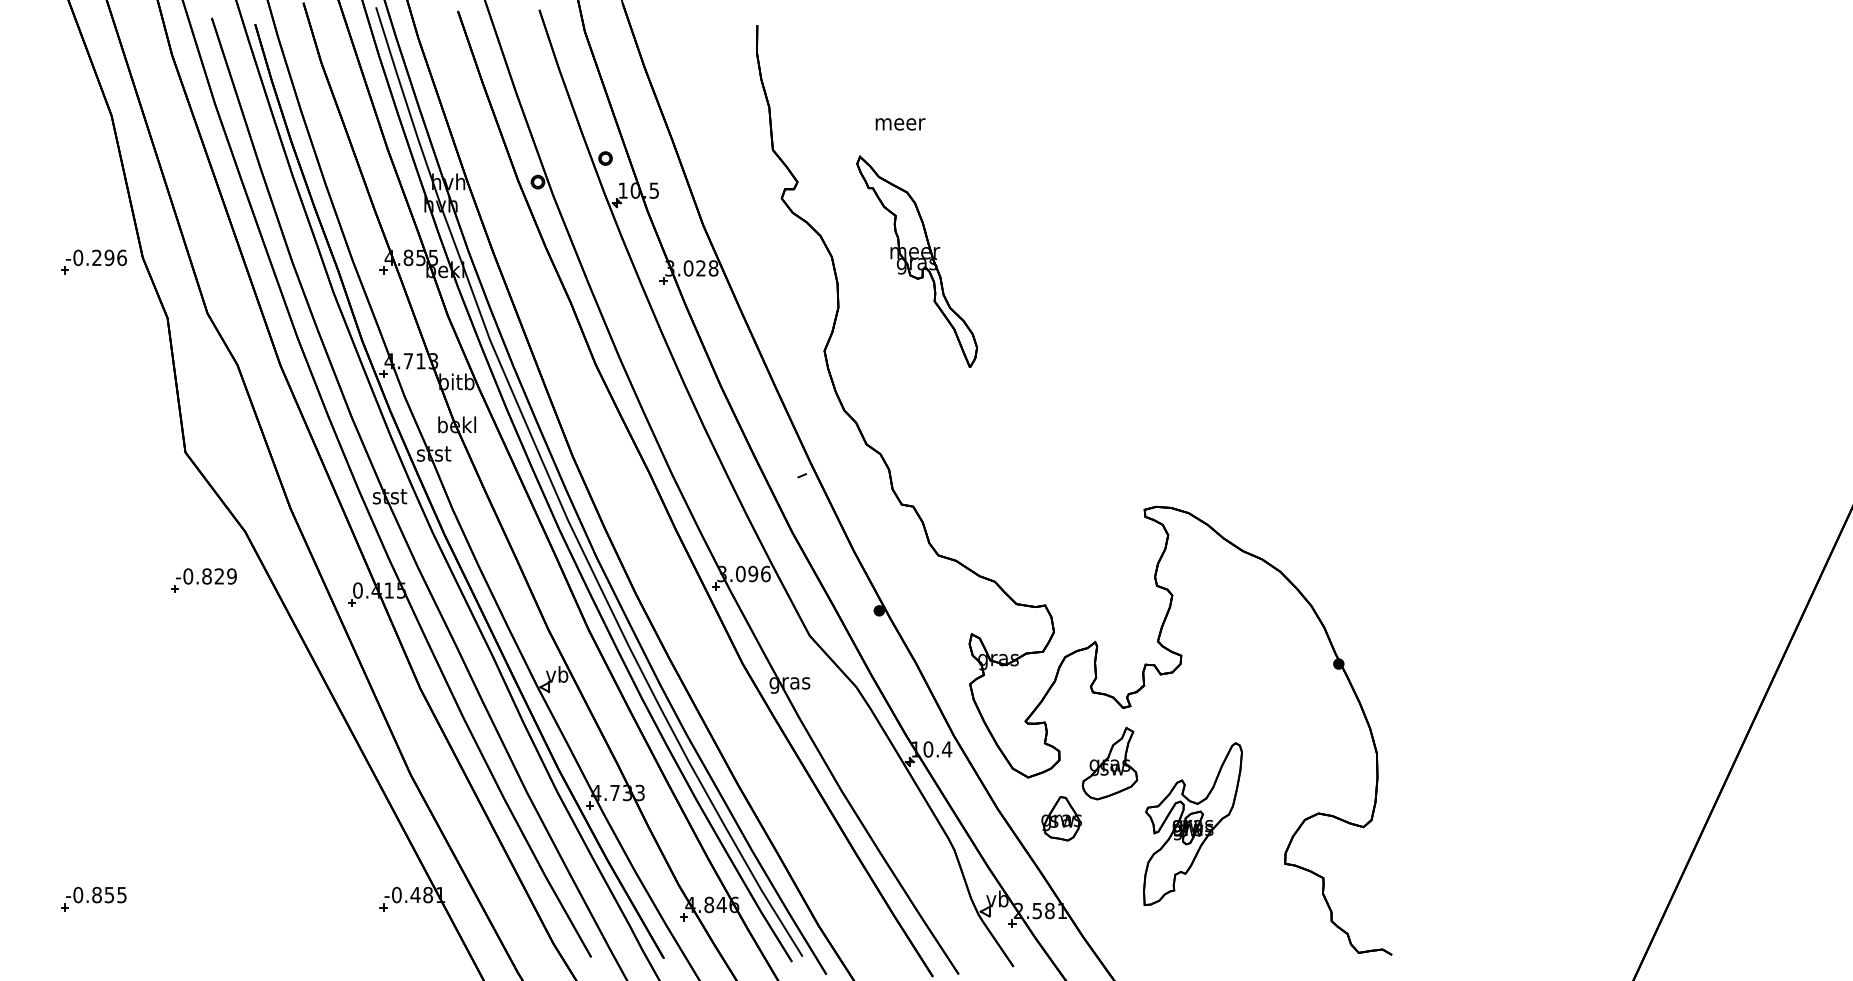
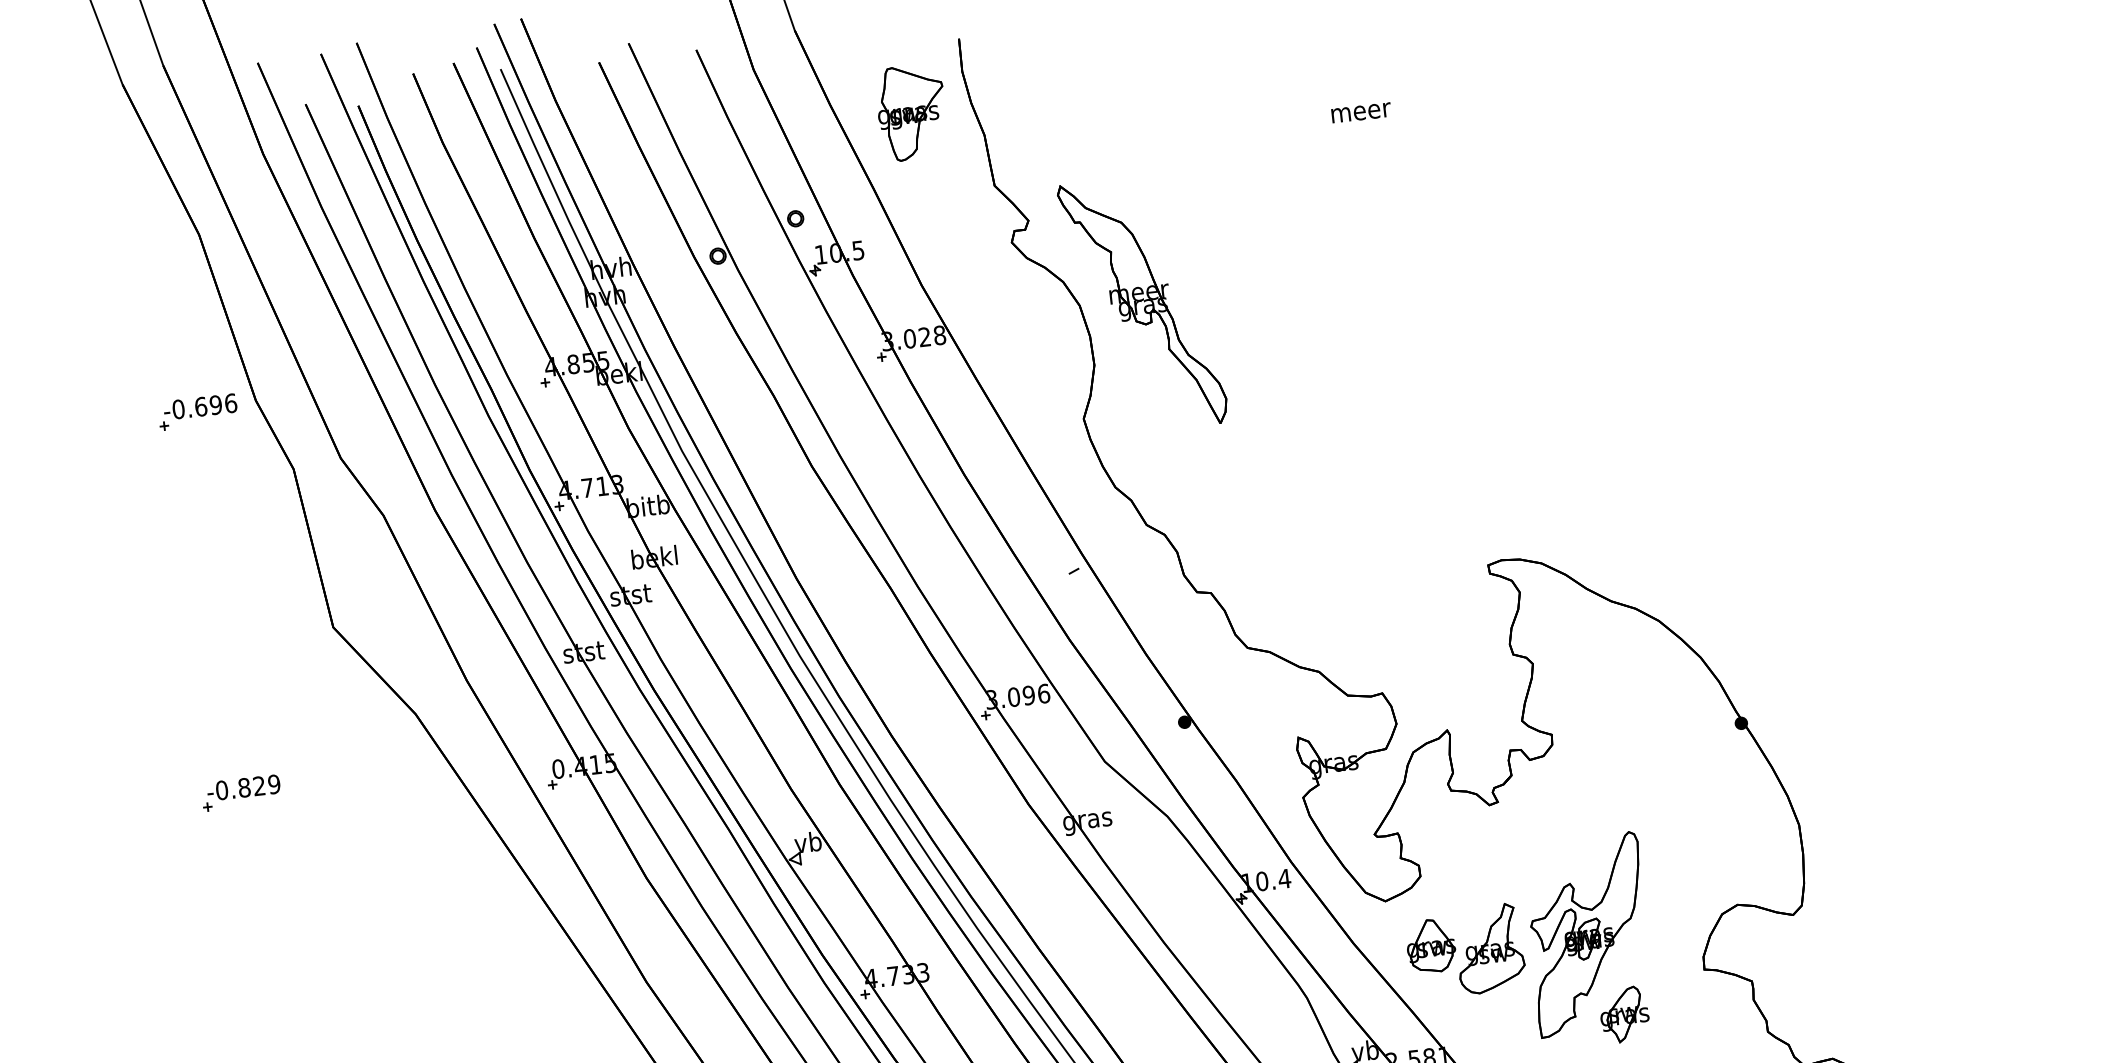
part: (711, 81) -> (911, 112), added
text: (900, 124) -> (1361, 113), moved
text: (96, 257) -> (200, 406), -0.296 -> -0.696
part: (917, 261) -> (1143, 303), moved
part: (203, 580) -> (240, 793), moved
part: (1109, 763) -> (1489, 948), moved
part: (1214, 893) -> (1624, 1014), added

